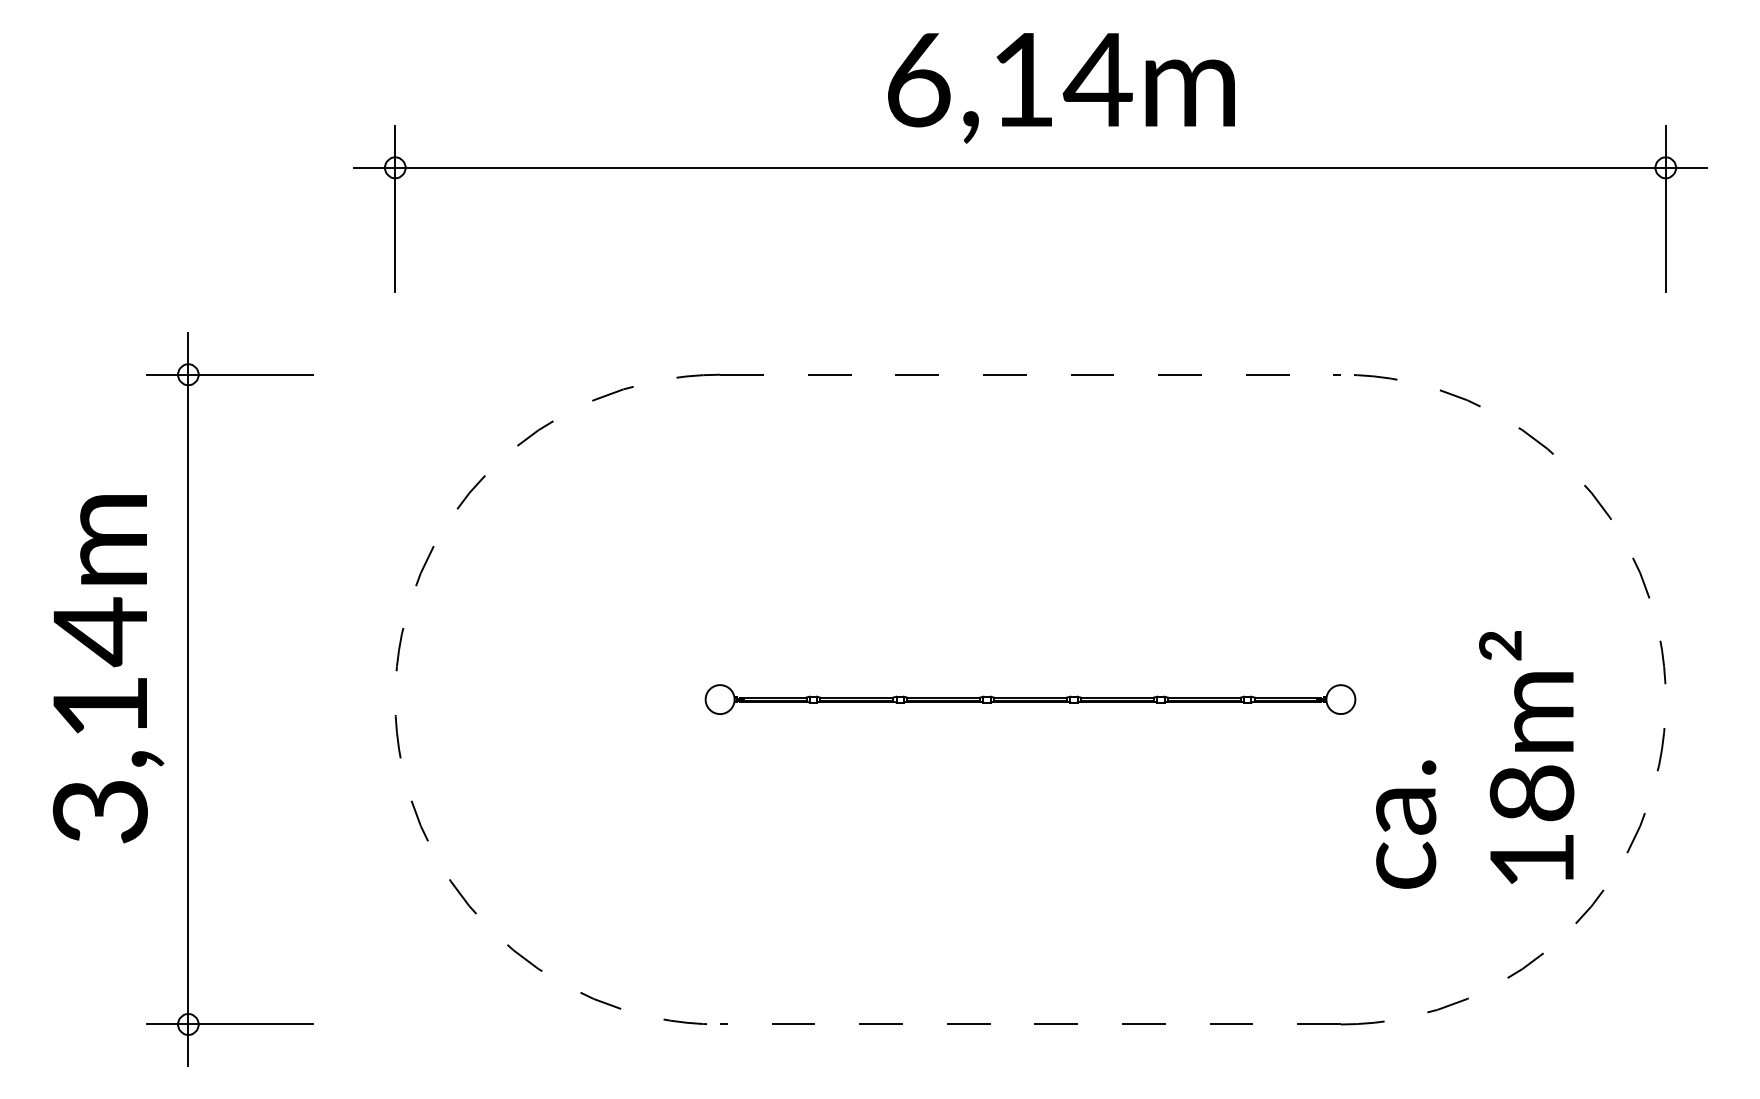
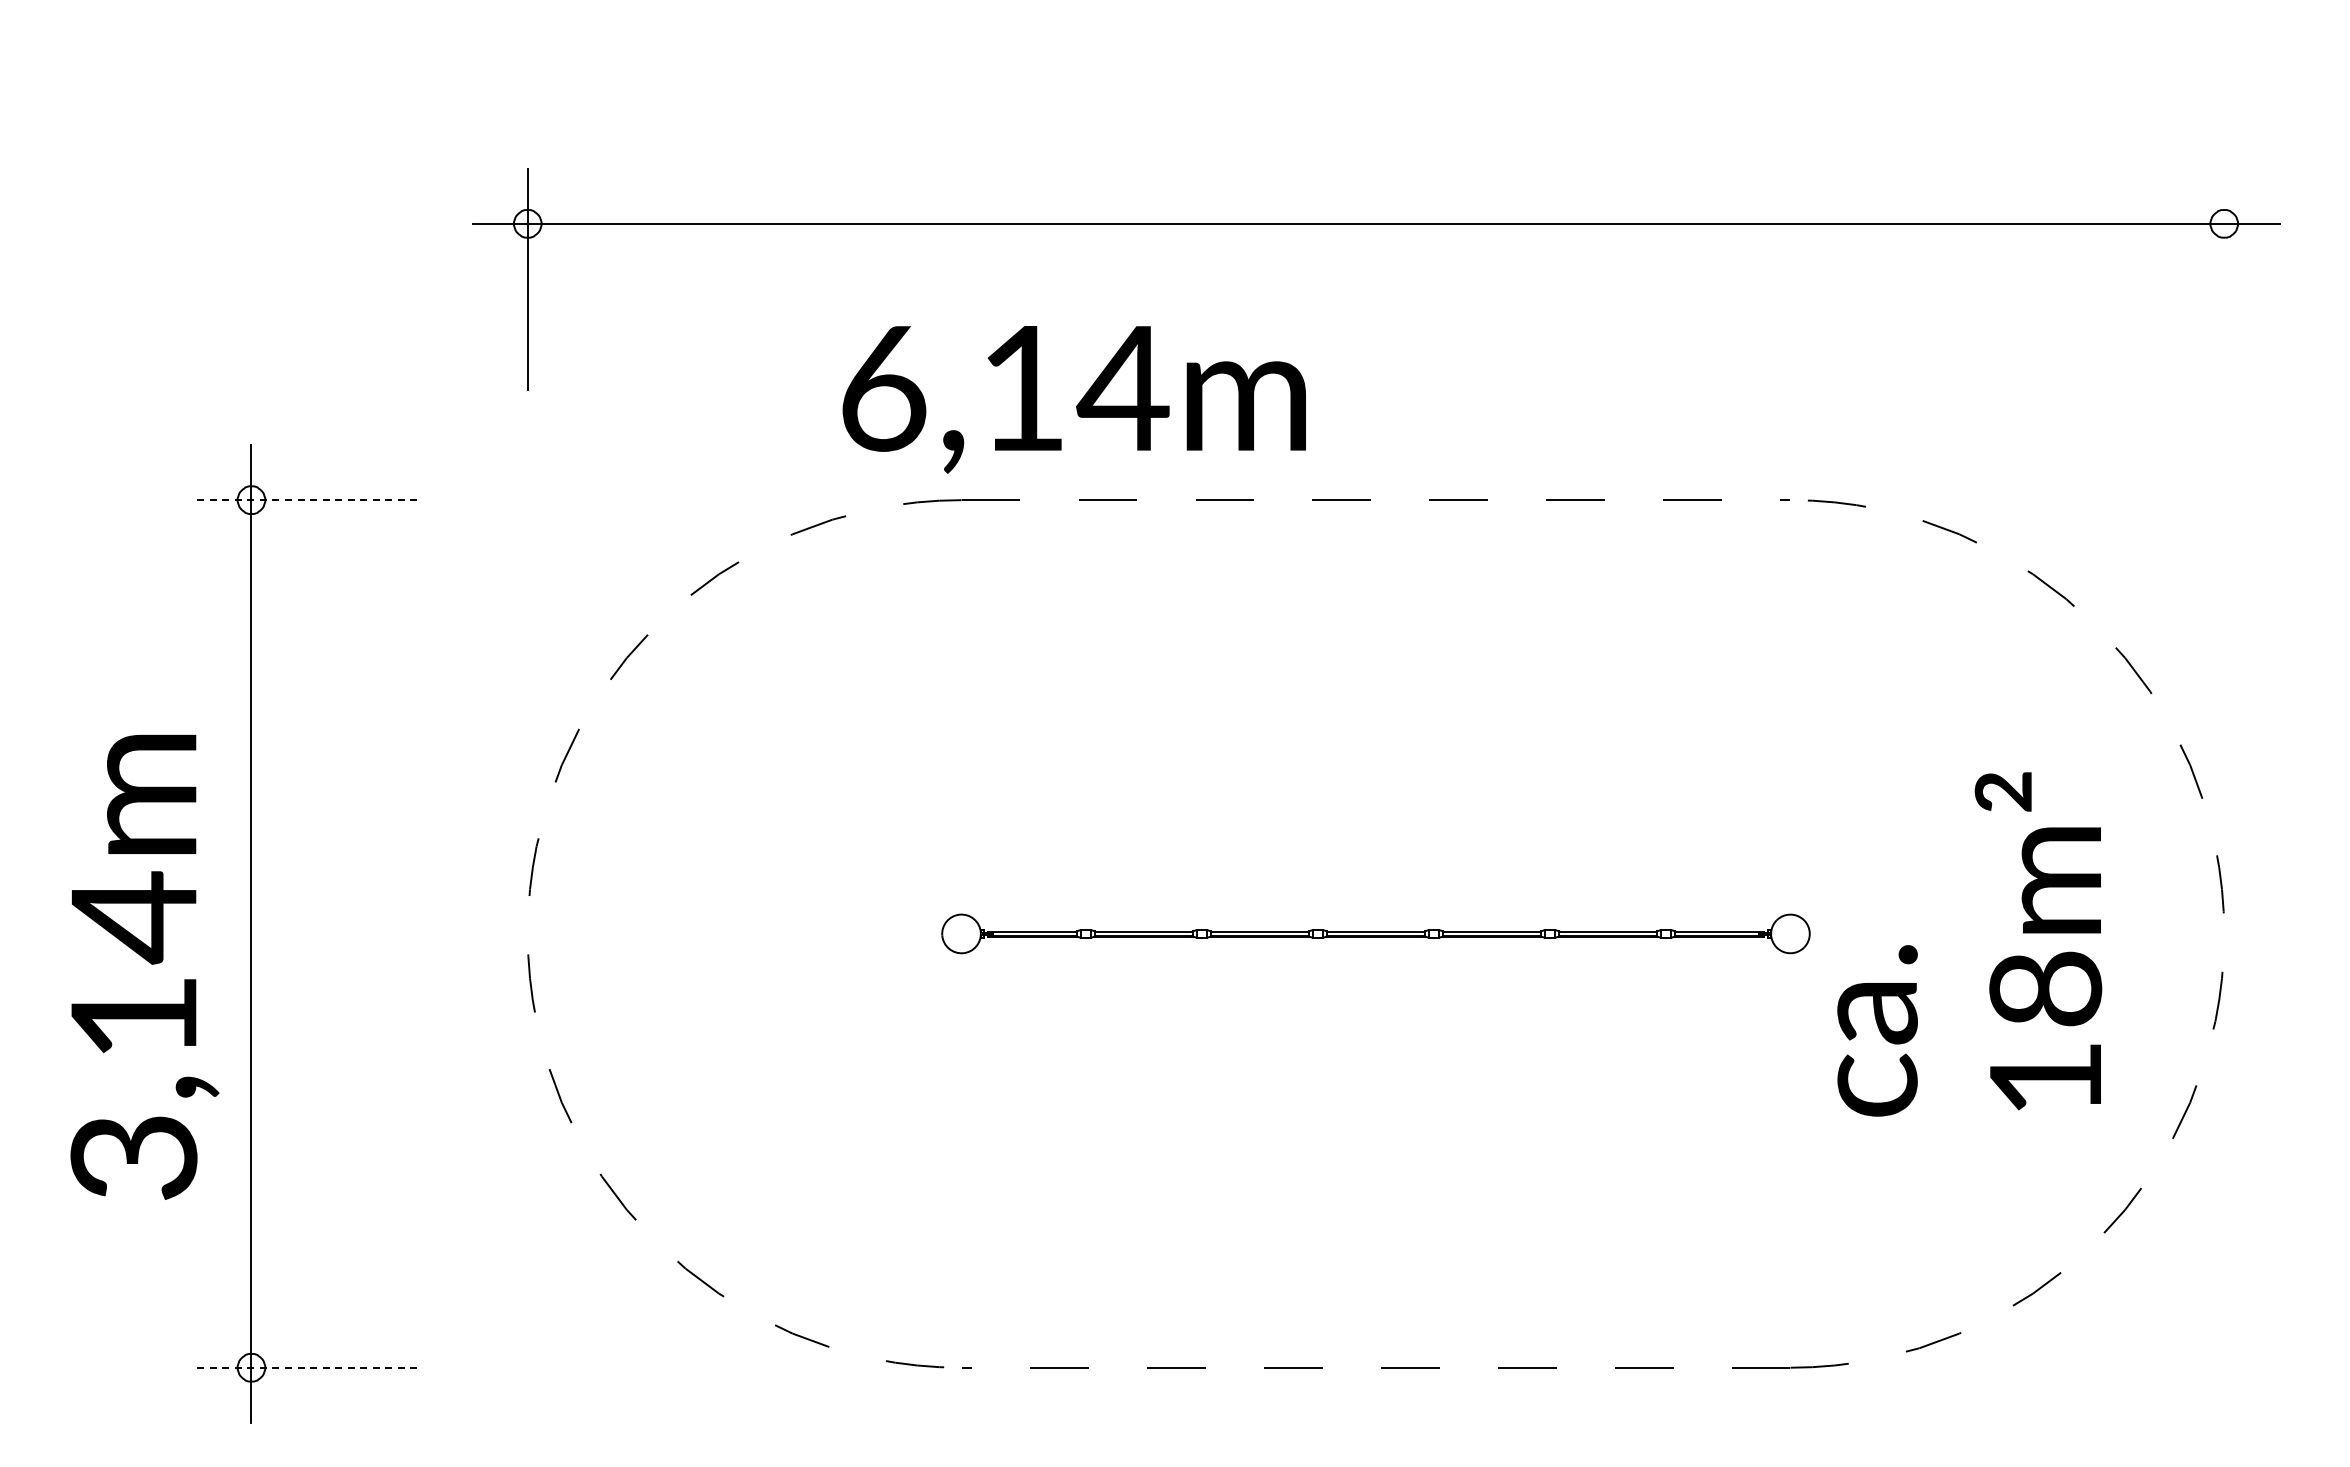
text: (1060, 88) -> (1073, 399), moved
line: (1665, 208) -> (2224, 278), removed
line: (229, 375) -> (306, 500), solid -> dashed
text: (108, 668) -> (144, 966), moved
text: (1475, 759) -> (1969, 944), moved
line: (229, 1024) -> (306, 1367), solid -> dashed

